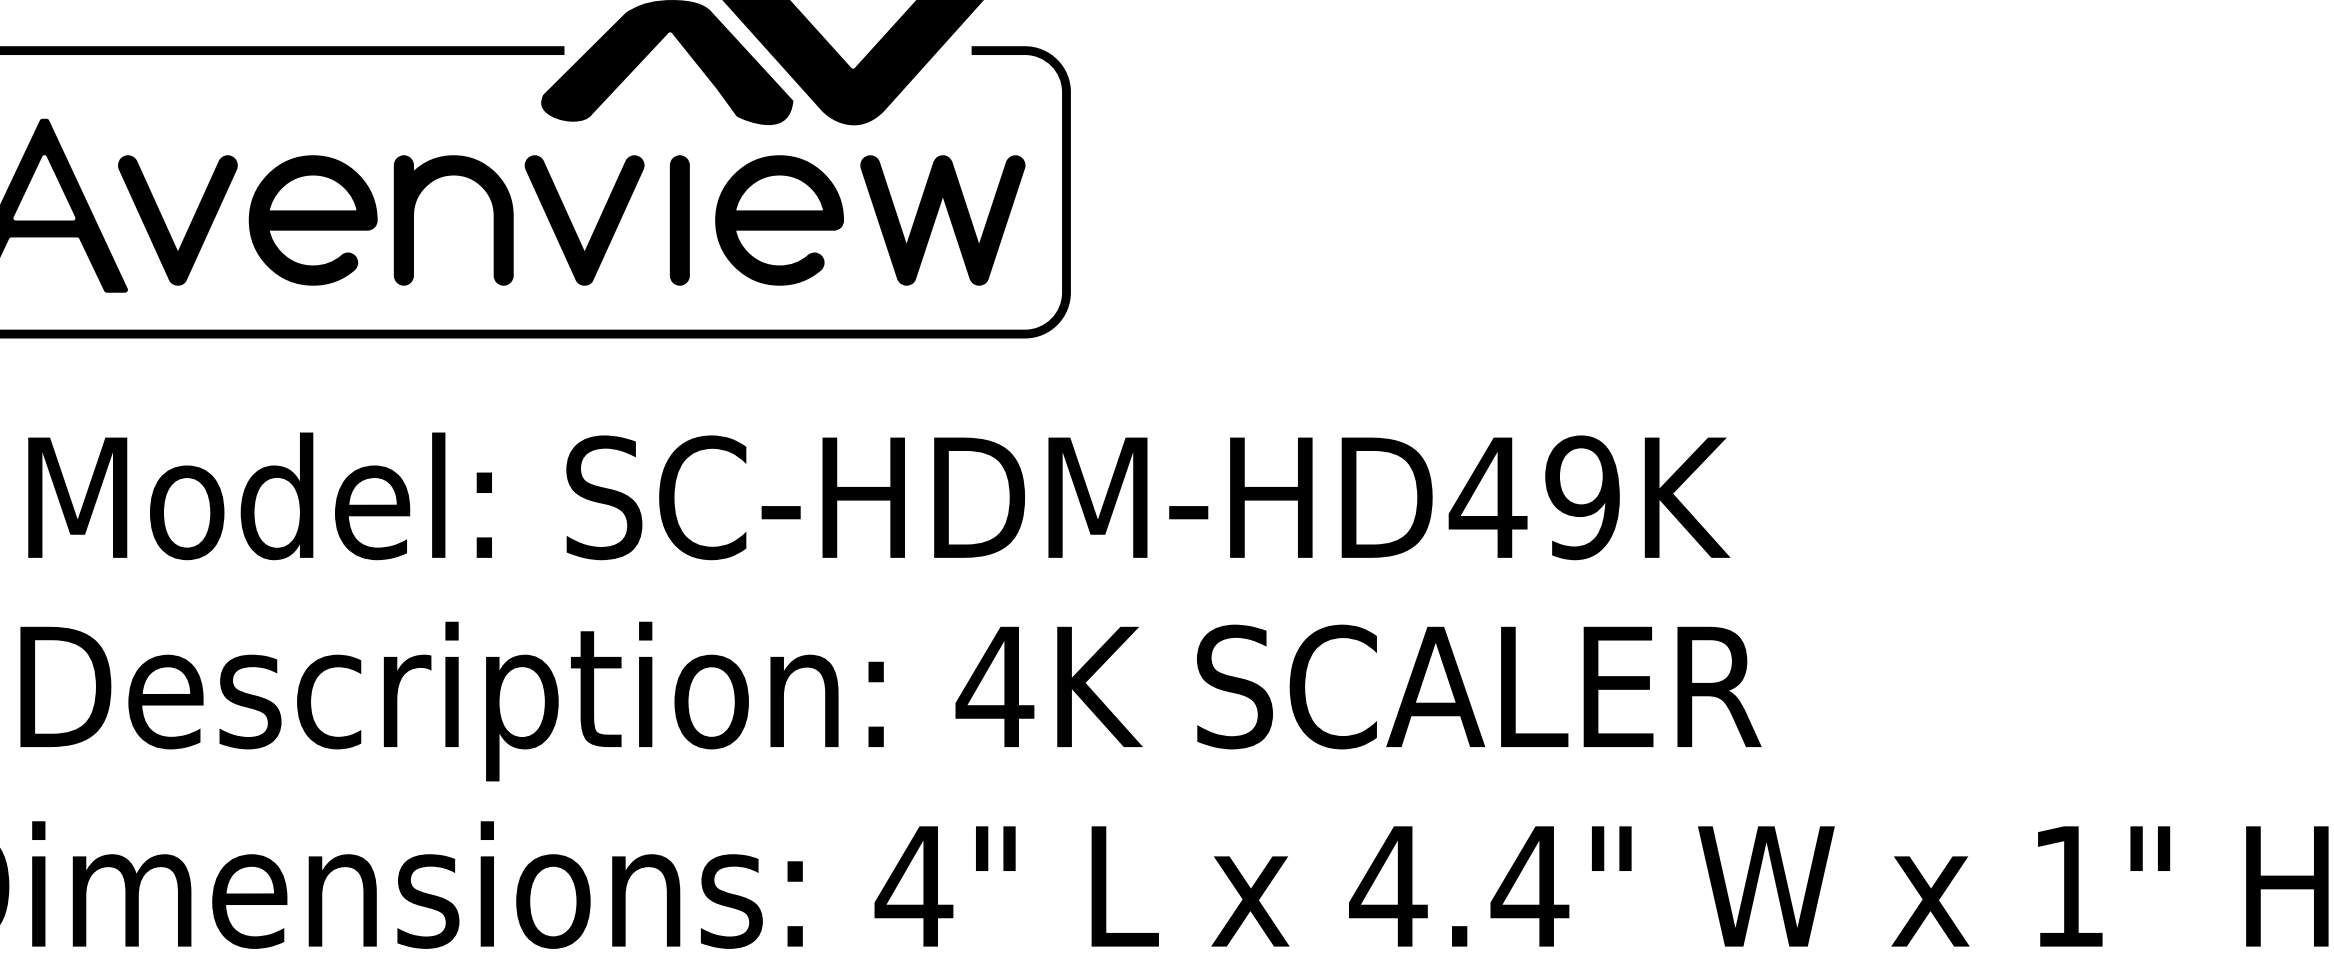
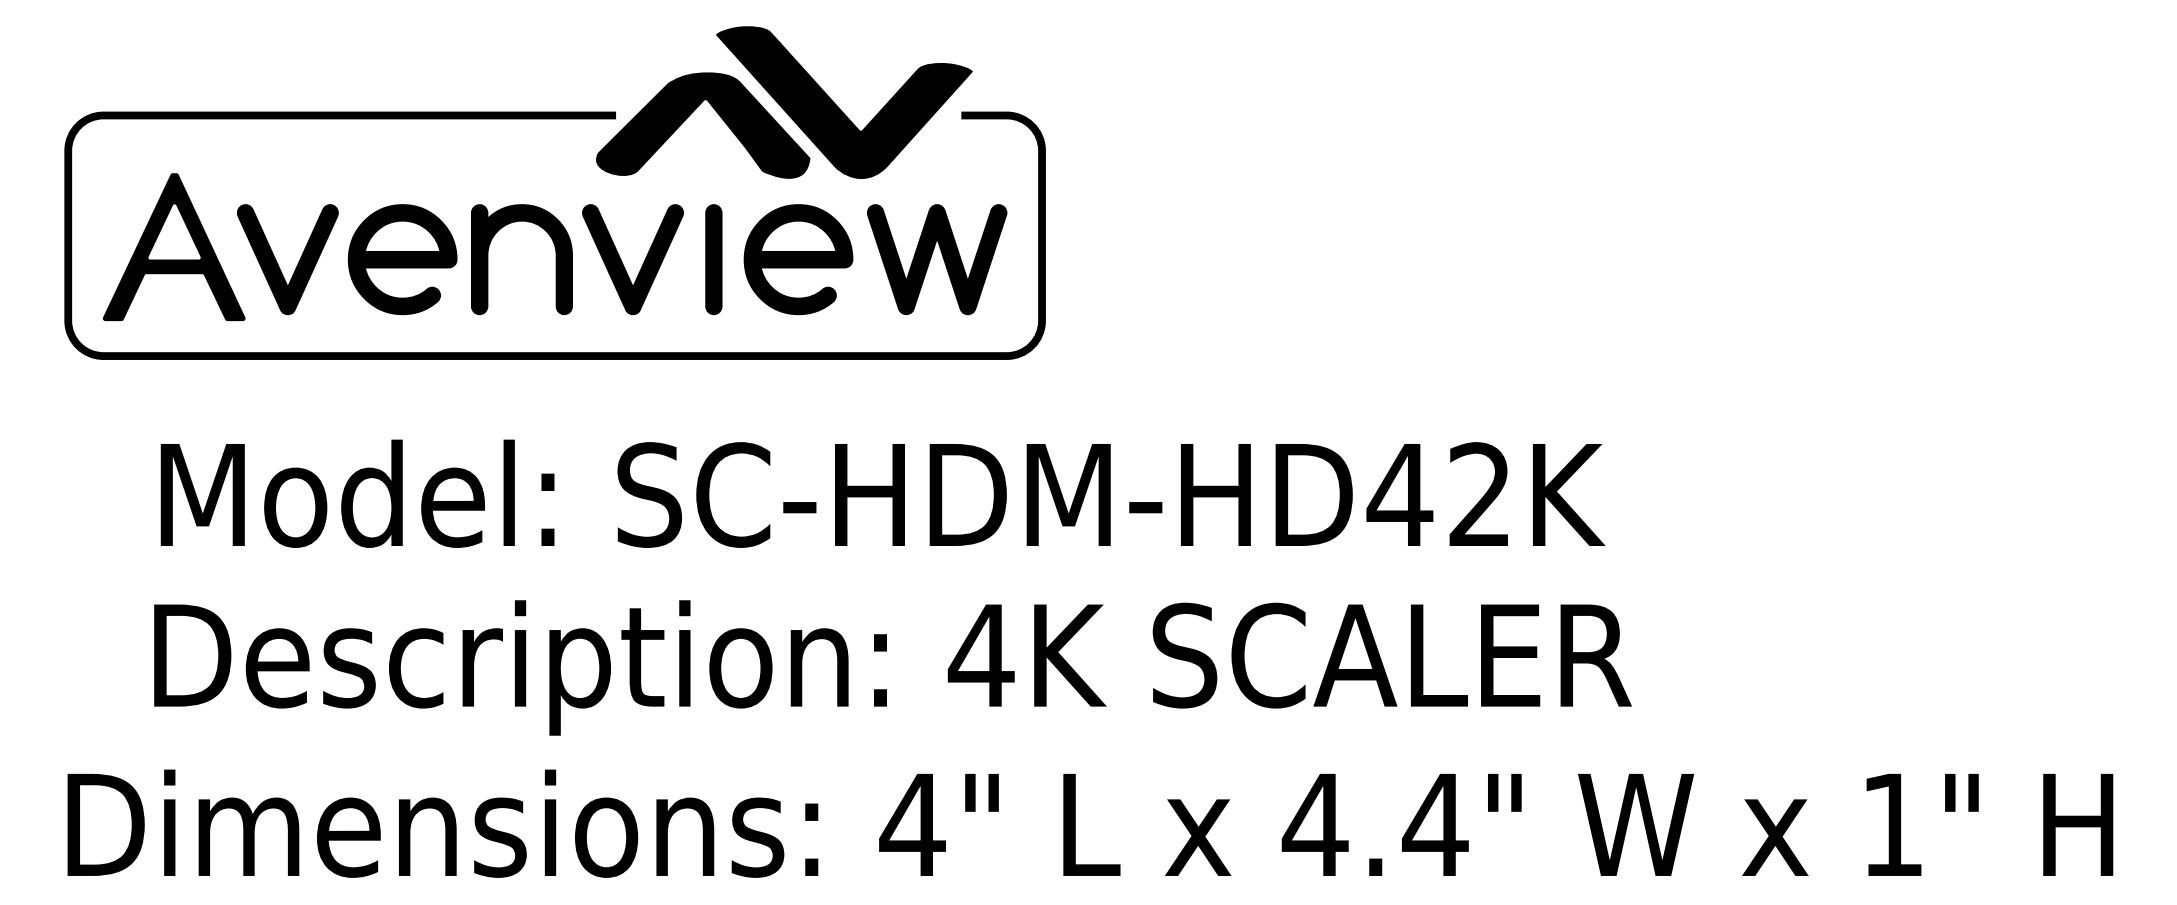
text: (1581, 497) -> (1479, 494), SC-HDM-HD49K -> SC-HDM-HD42K

